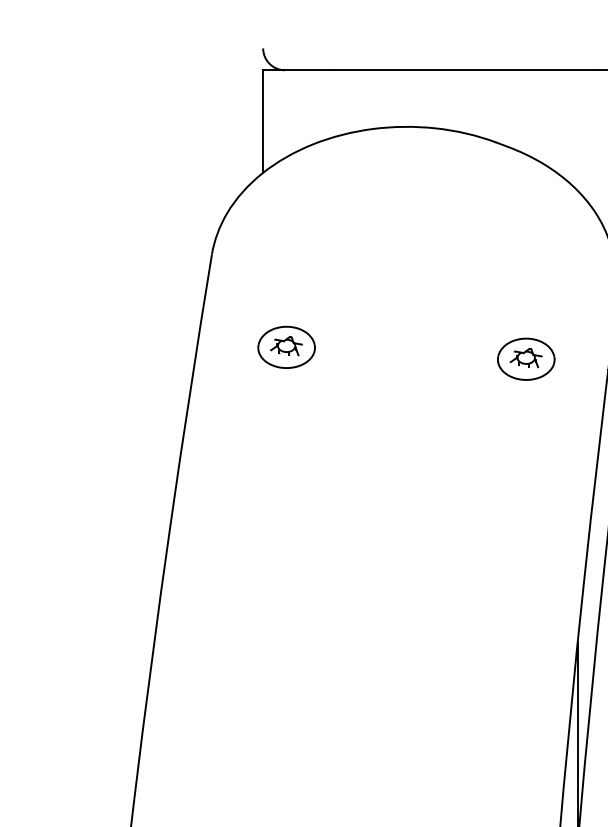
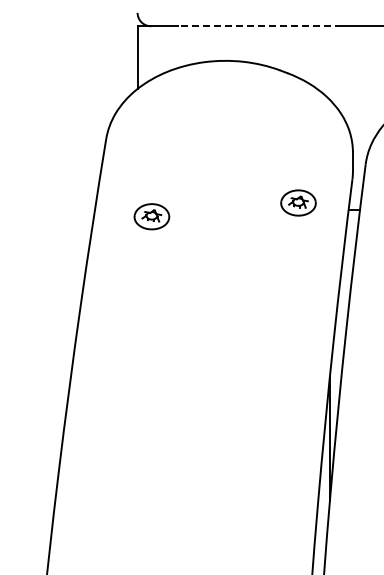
line: (464, 70) -> (260, 26), solid -> dashed
part: (285, 346) -> (151, 216), moved

